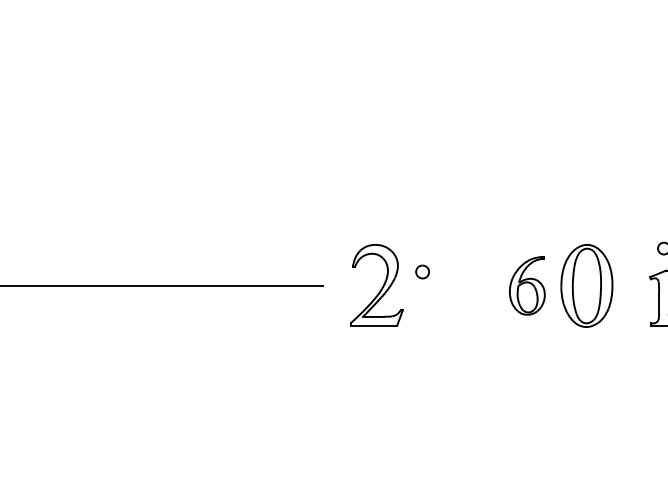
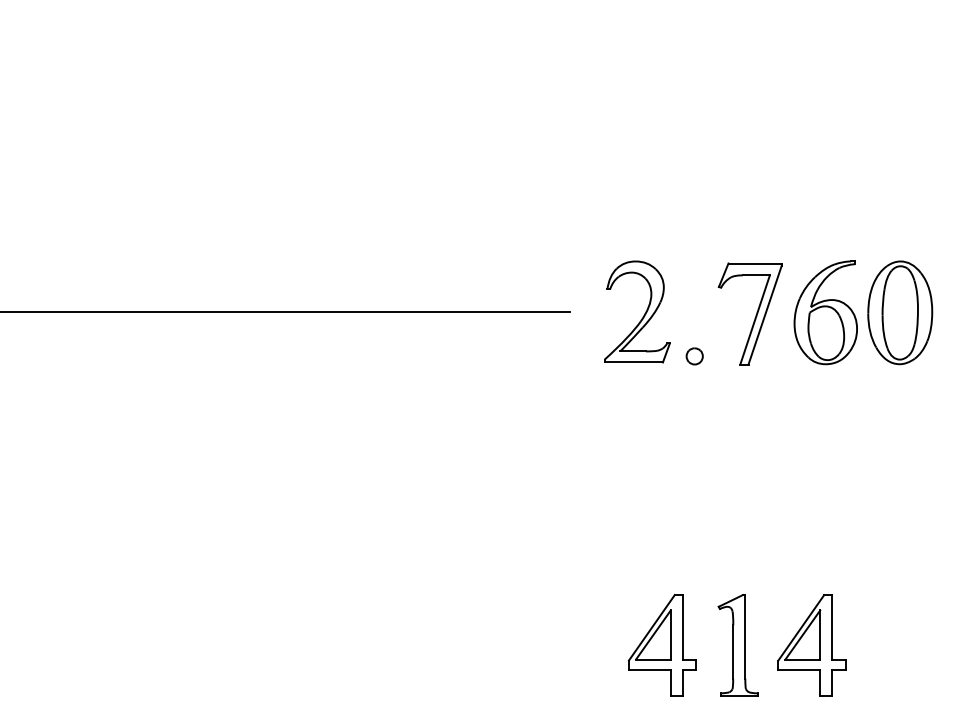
part: (422, 272) -> (694, 356), moved
part: (527, 285) -> (825, 312), size x1.43
part: (471, 288) -> (755, 315), added

